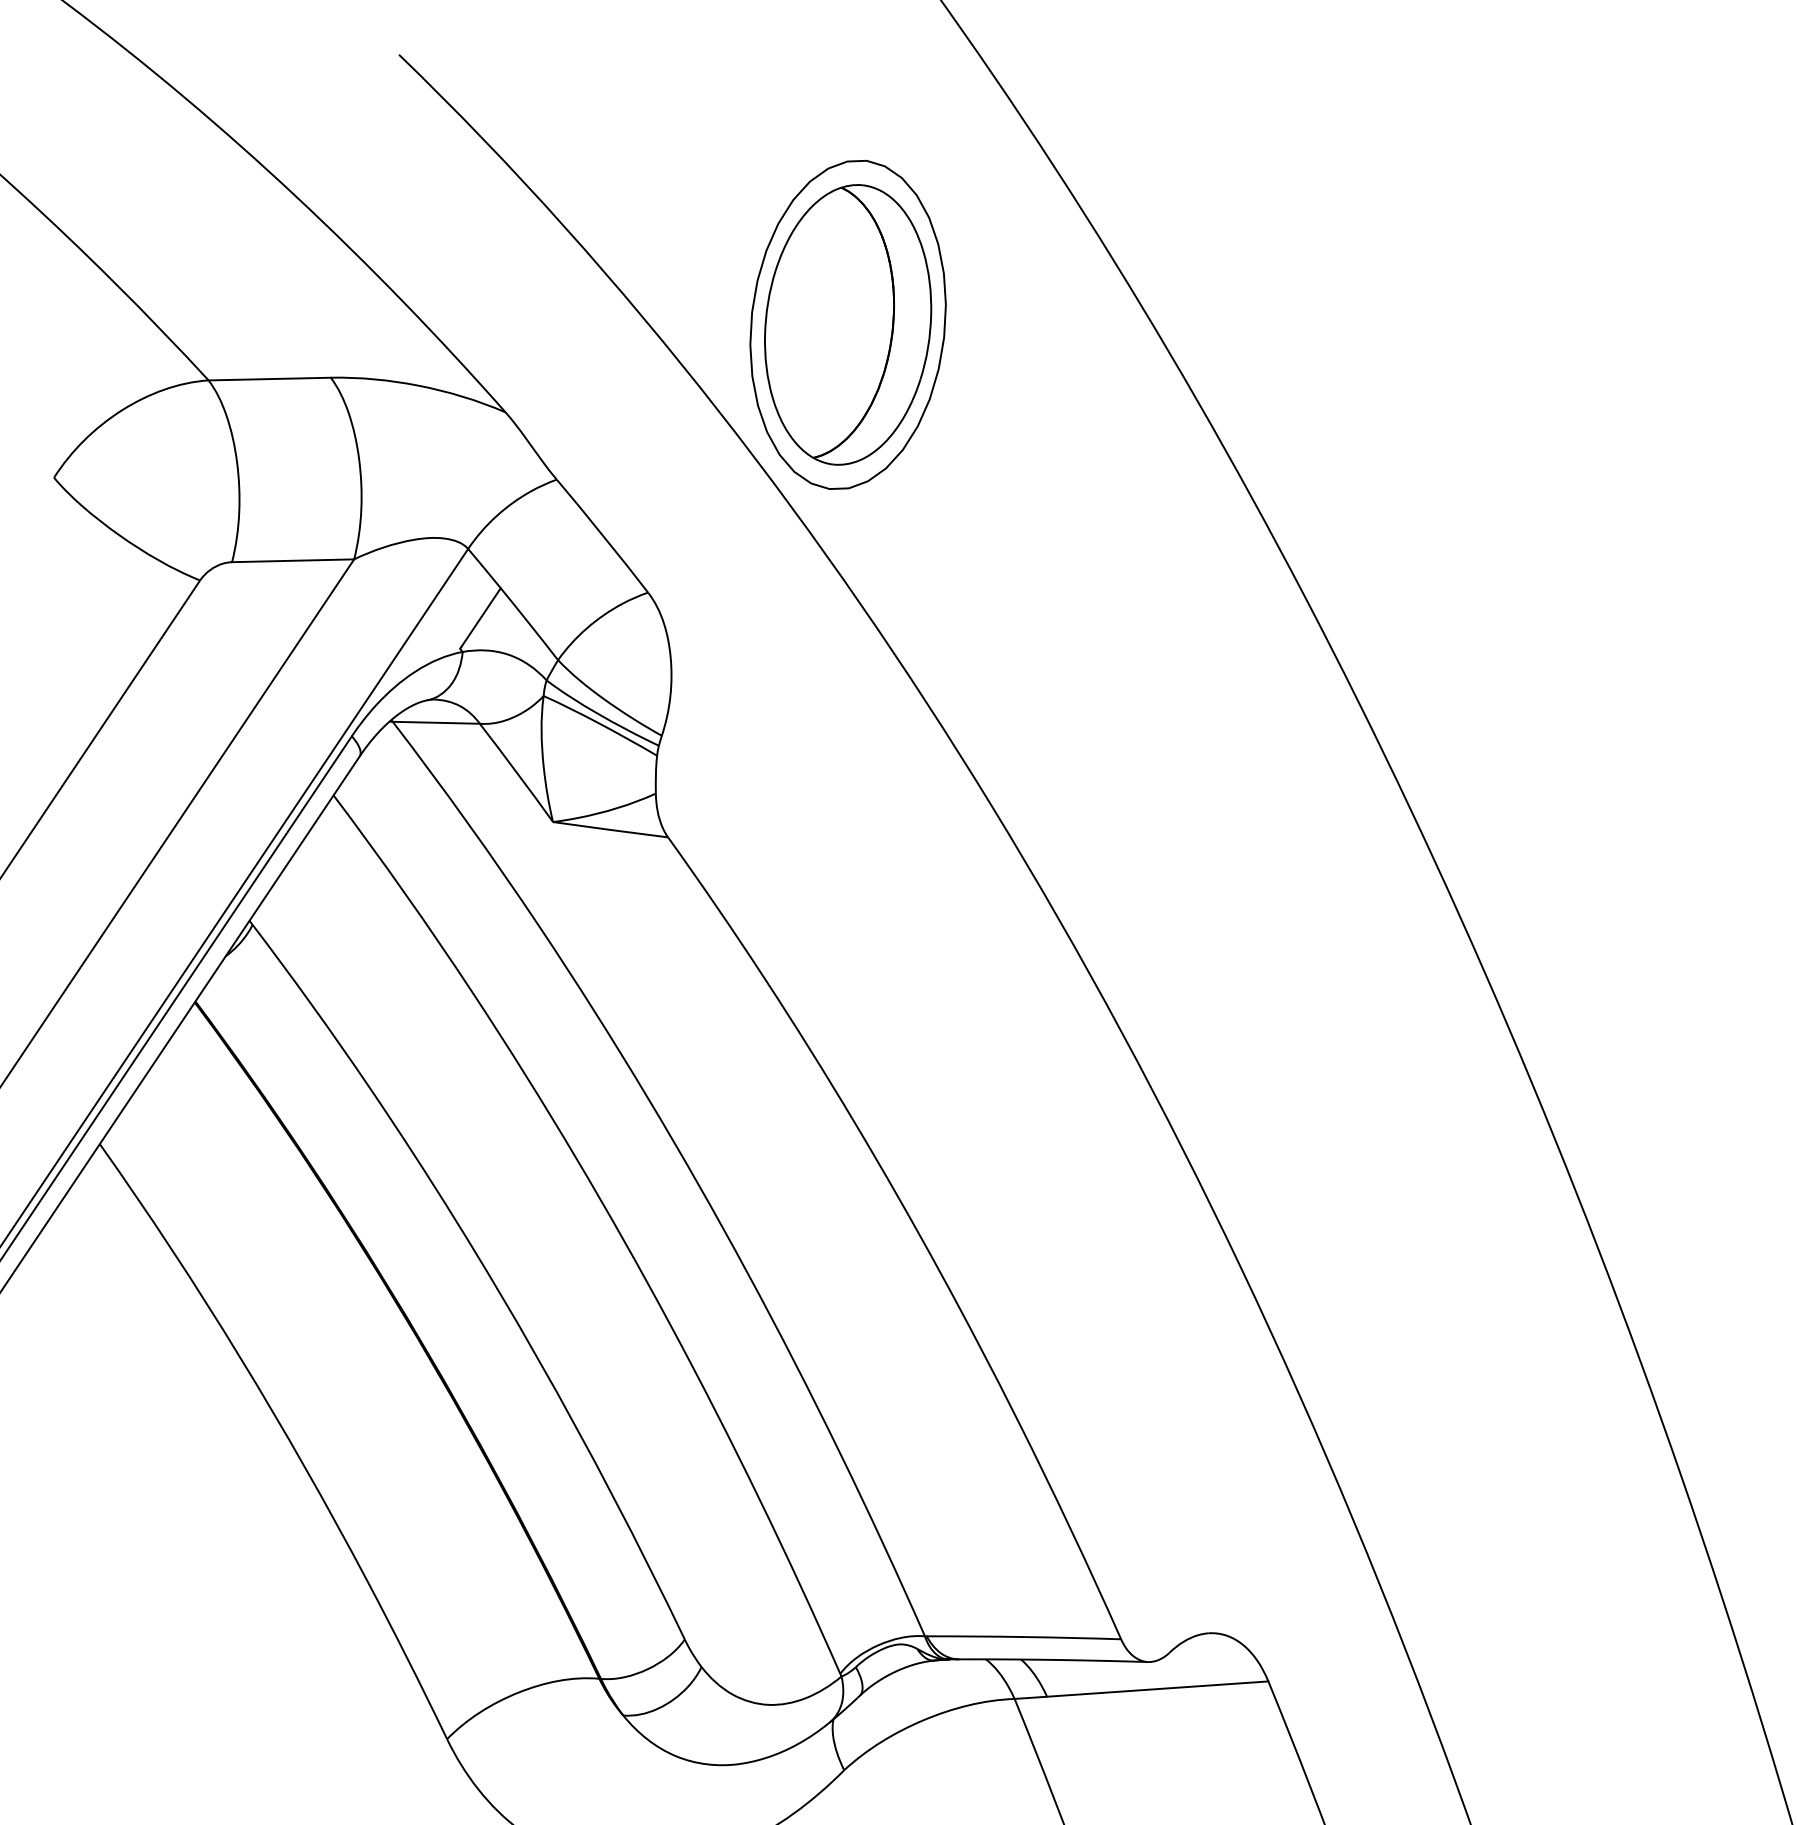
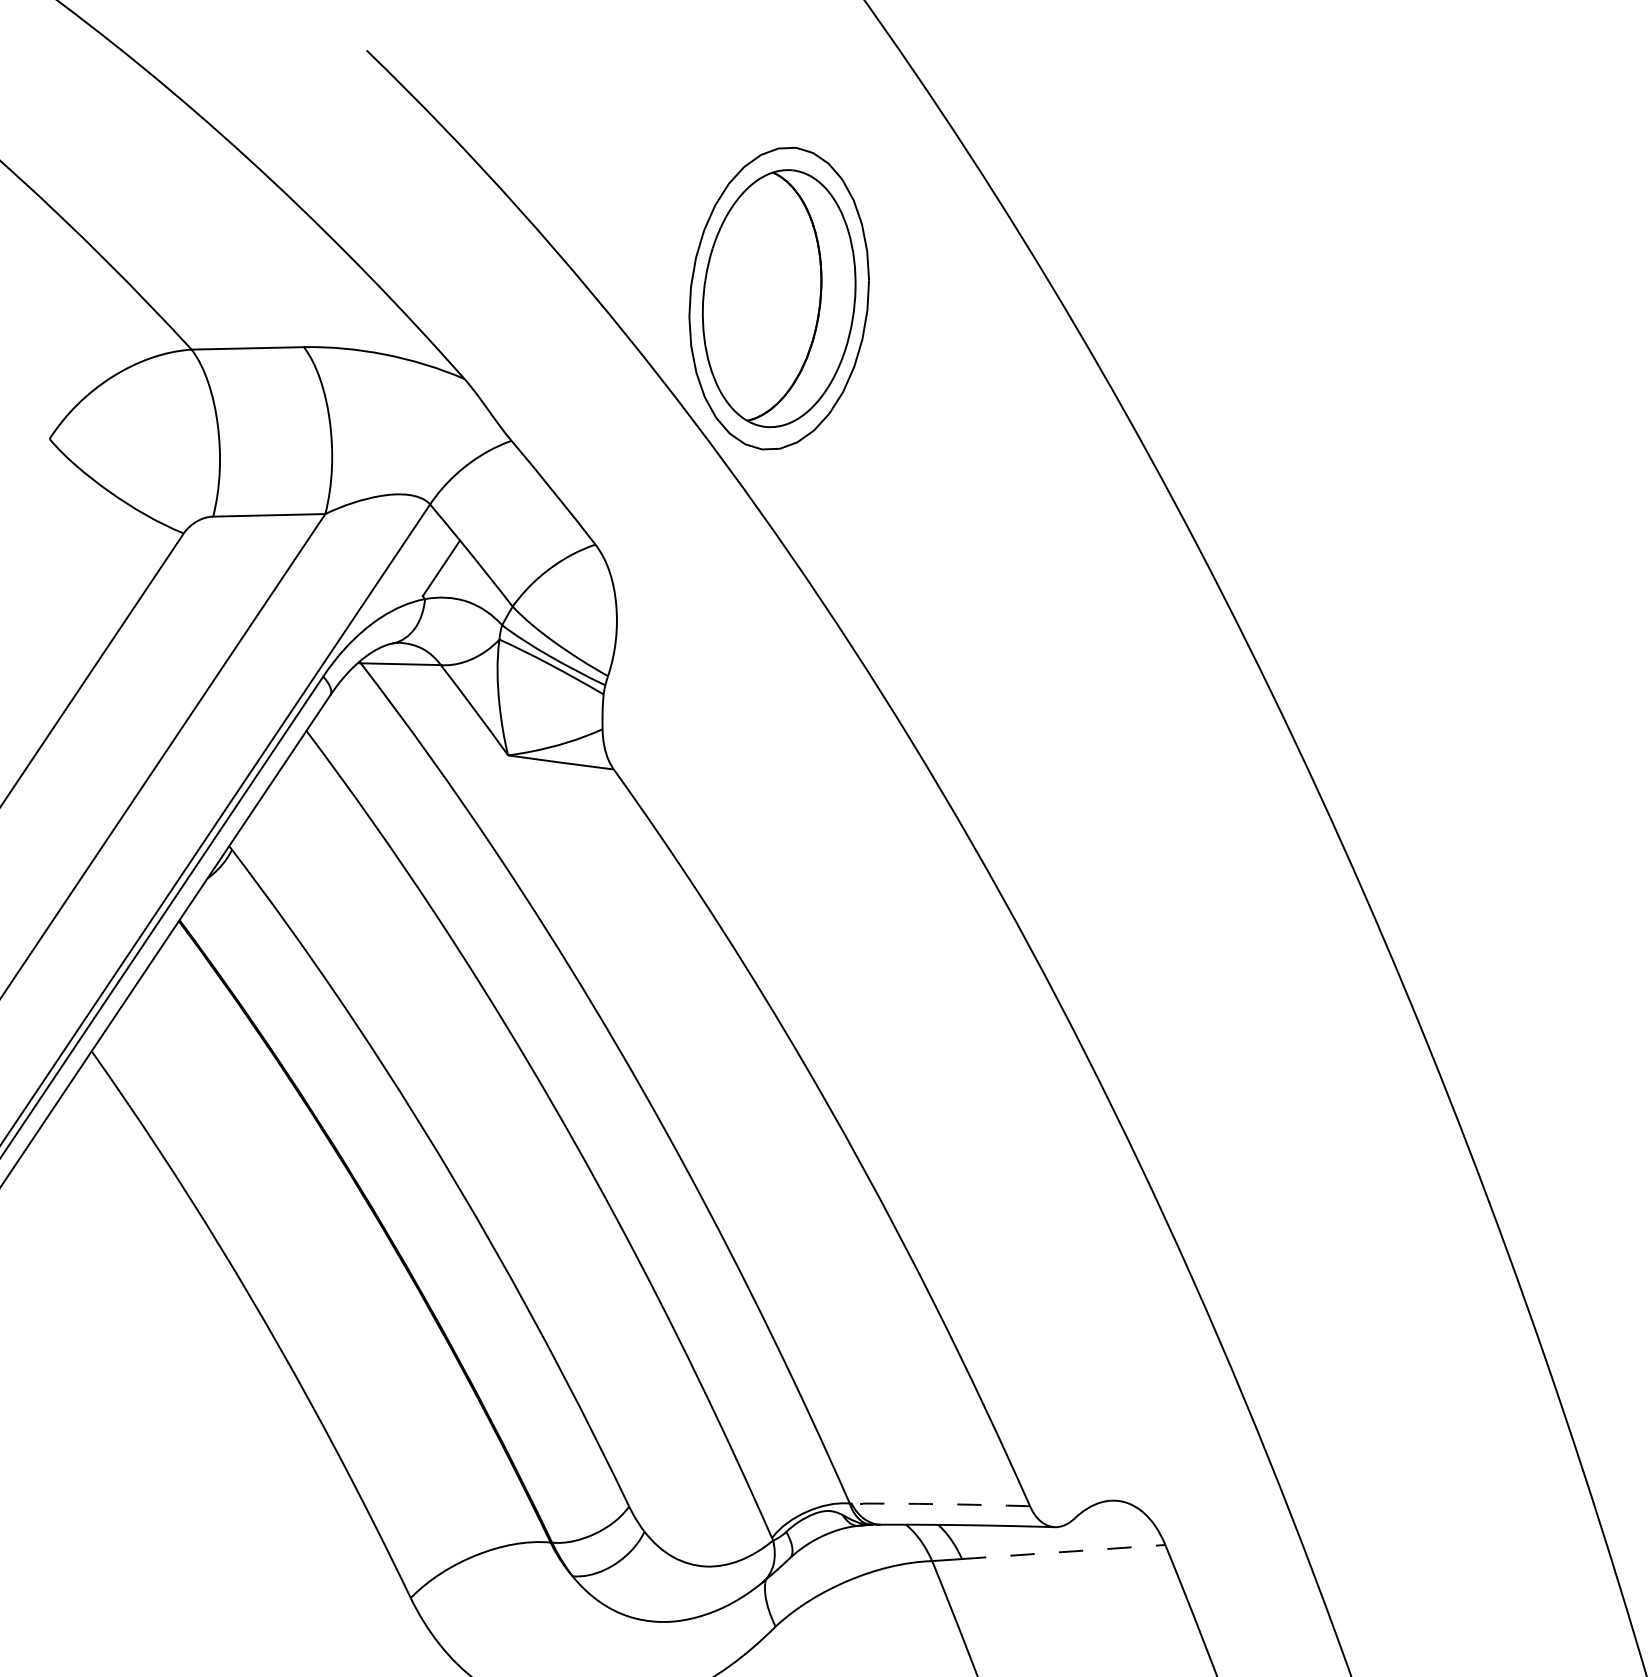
arc: (1023, 1637) -> (940, 1504), solid -> dashed
line: (1157, 1689) -> (1063, 1552), solid -> dashed

